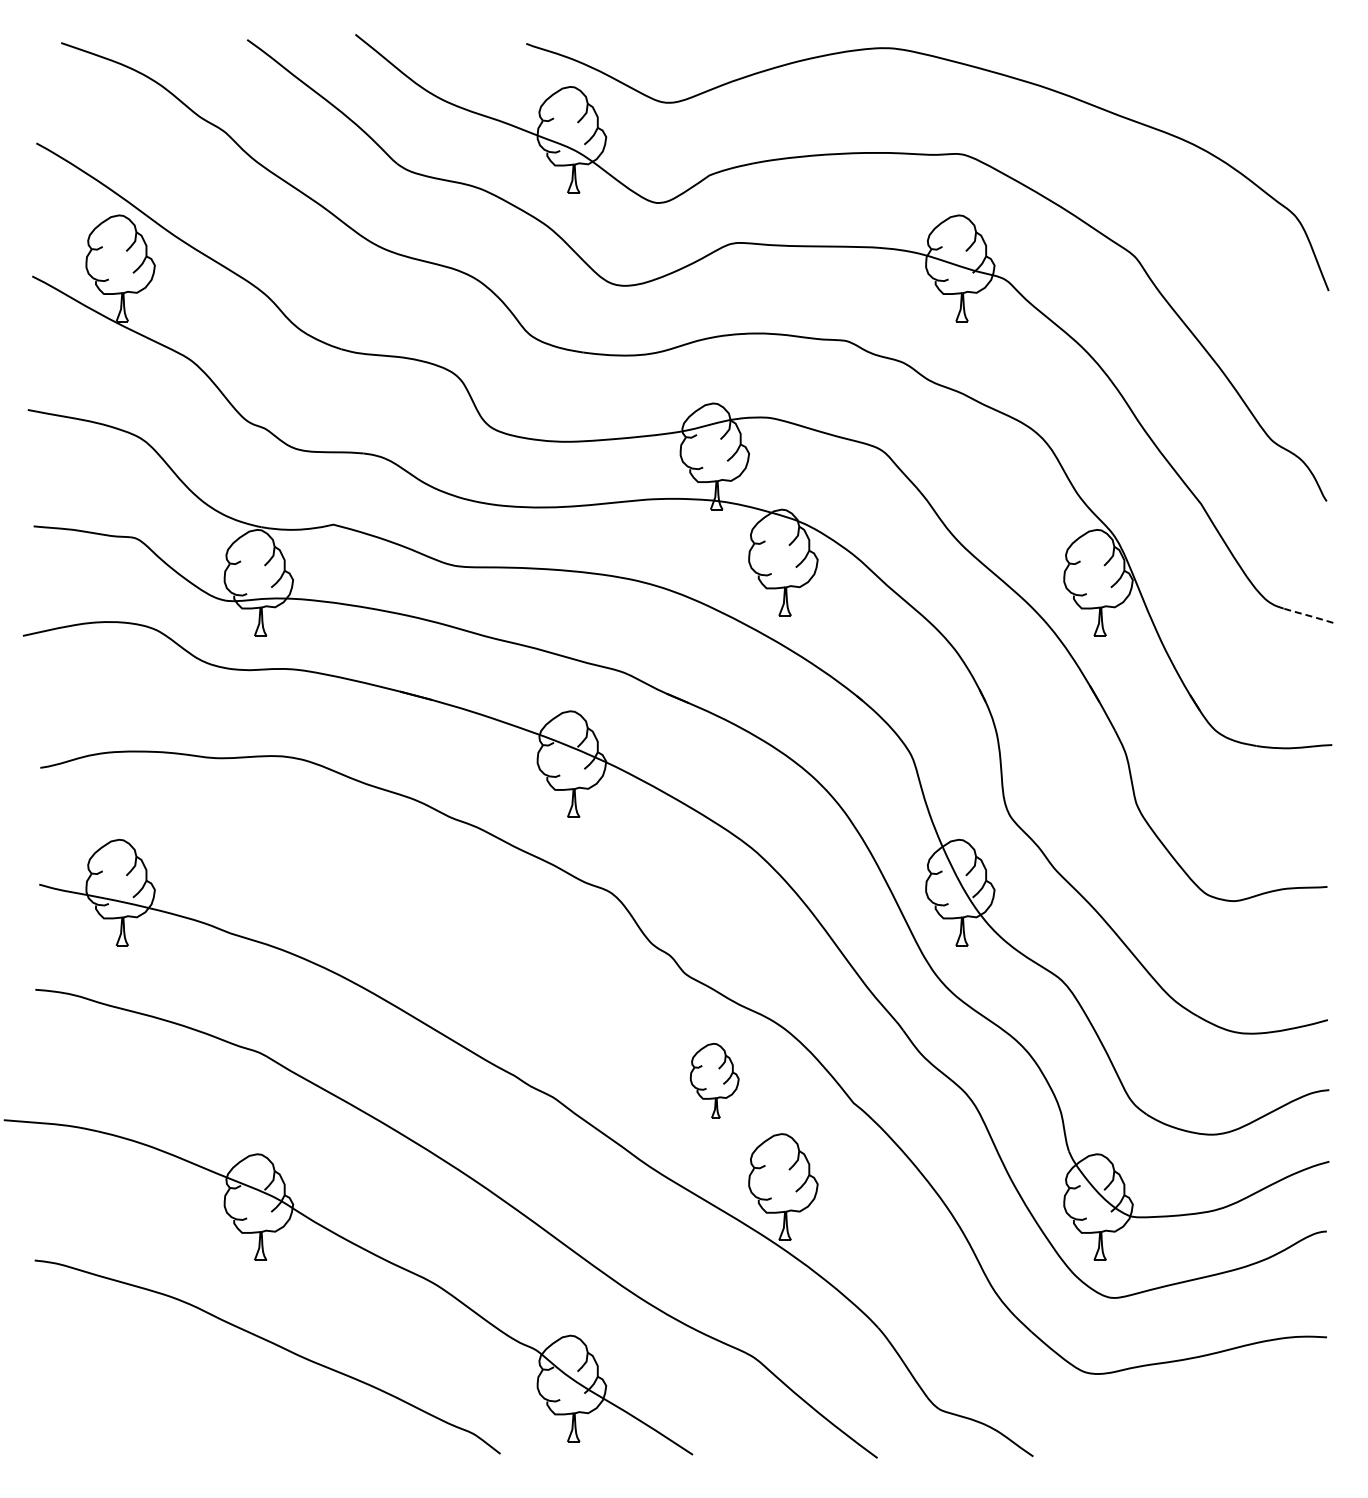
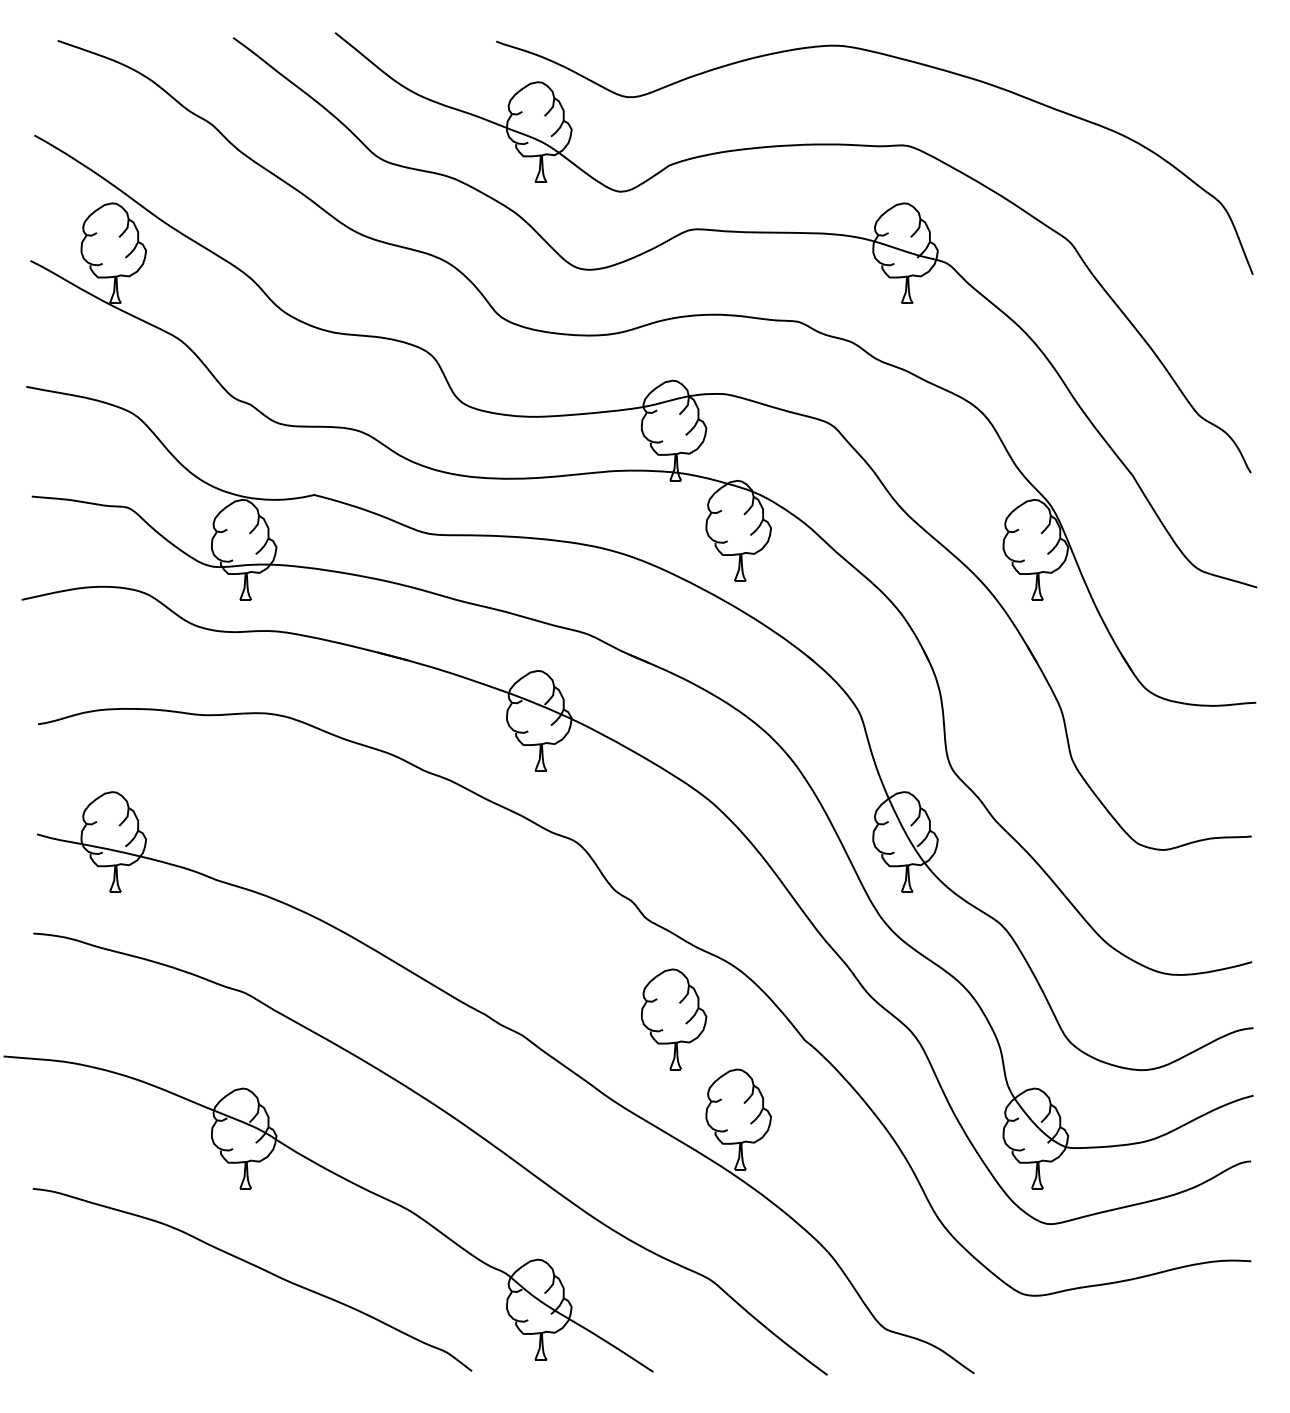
line: (1307, 615) -> (1232, 580), dashed -> solid
part: (714, 1080) -> (673, 1019), size x1.43

